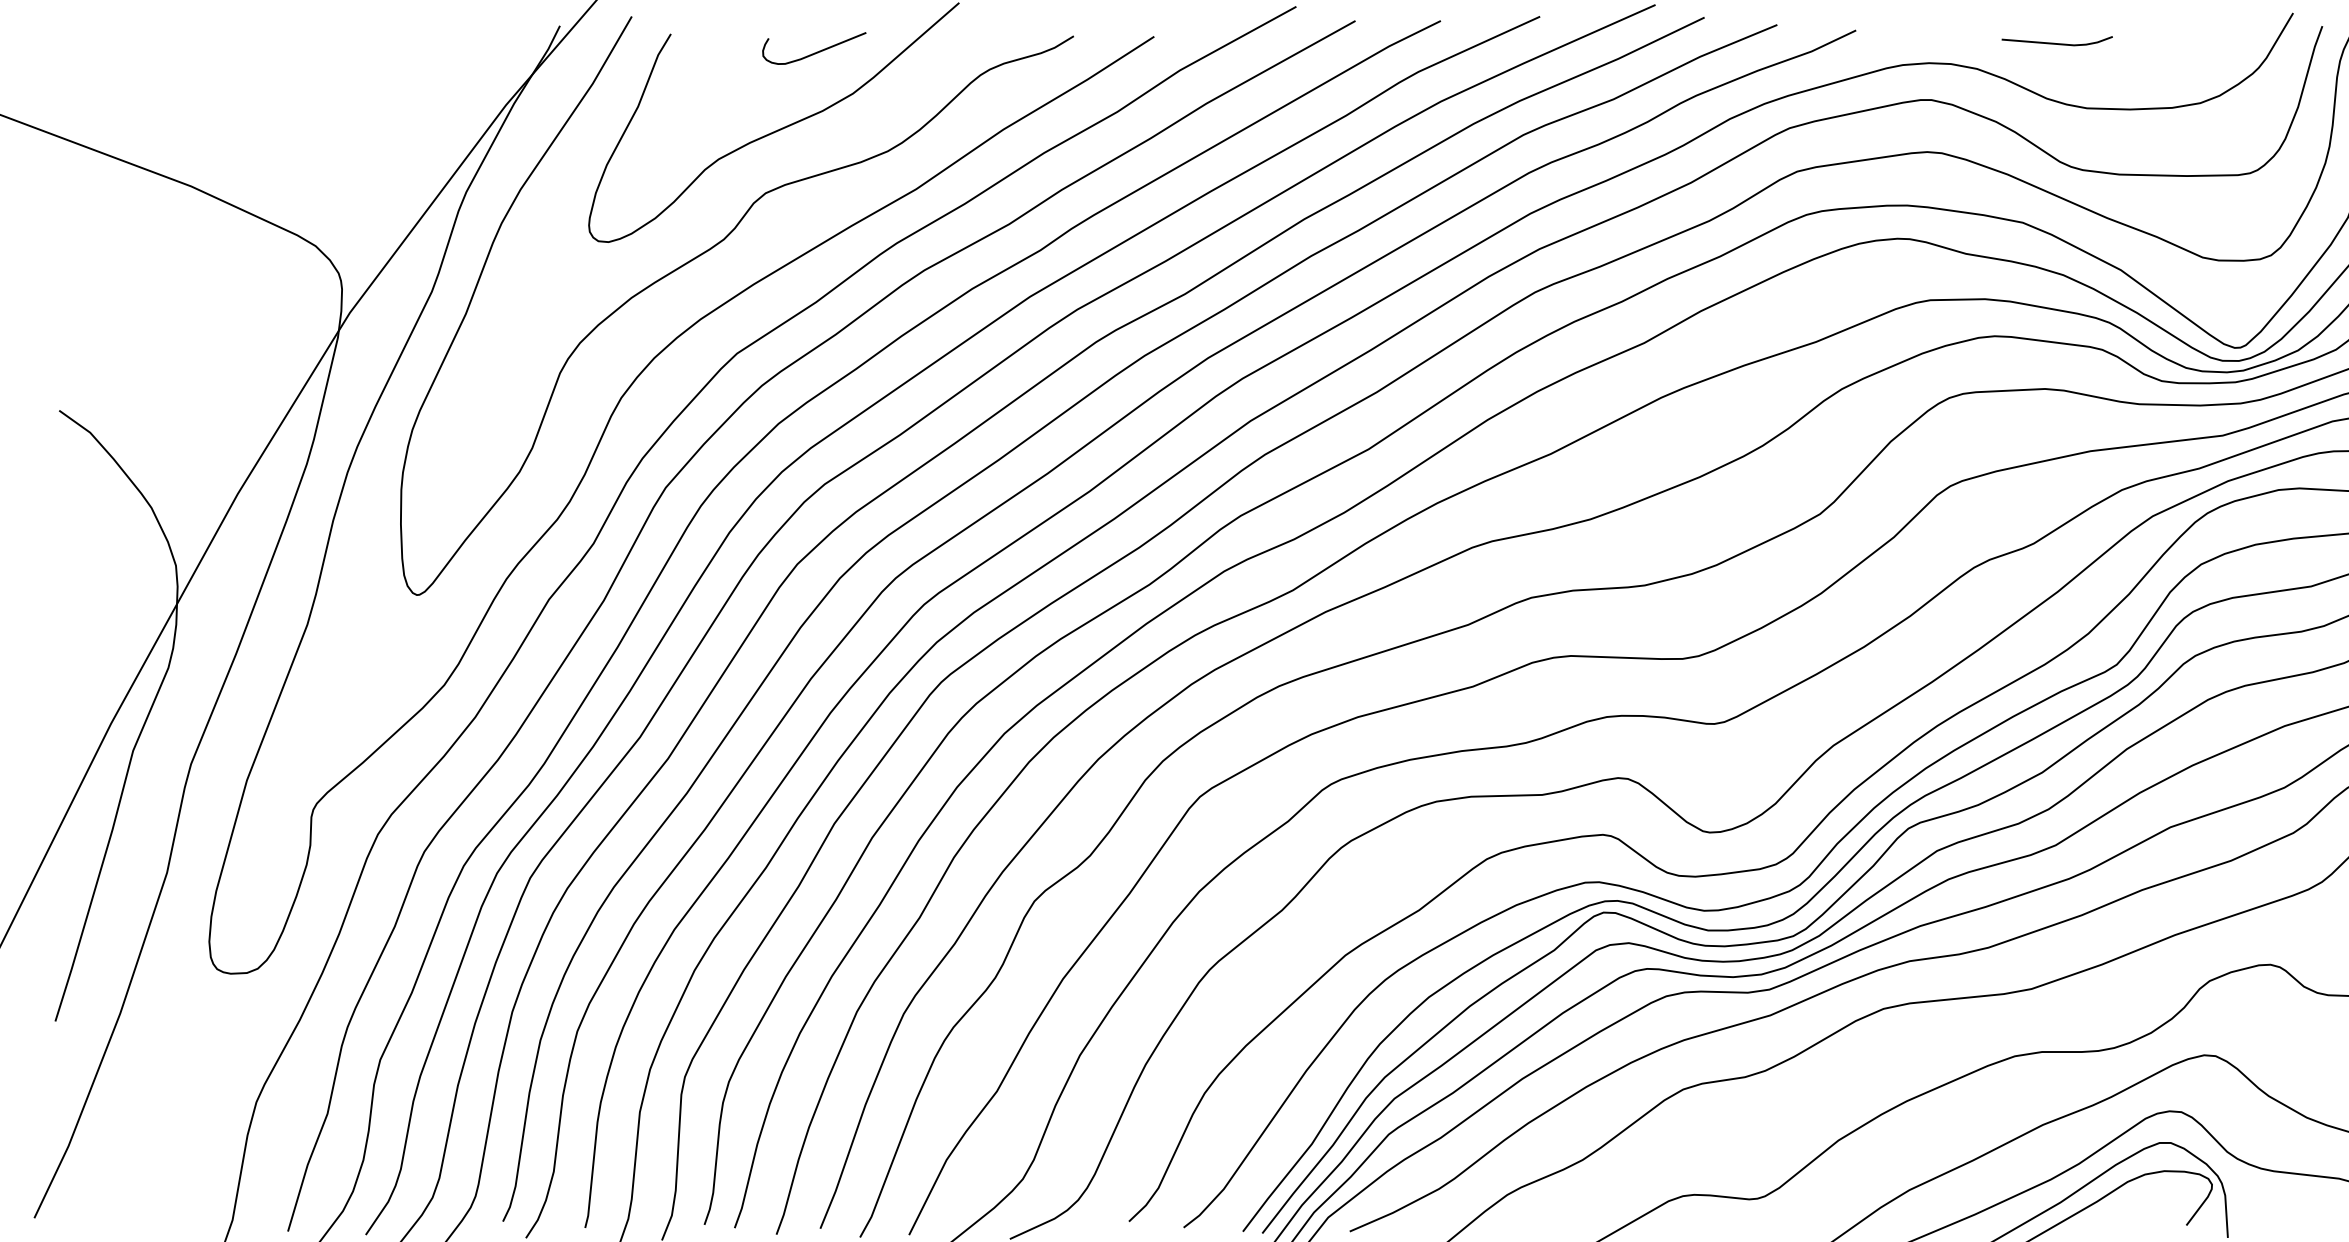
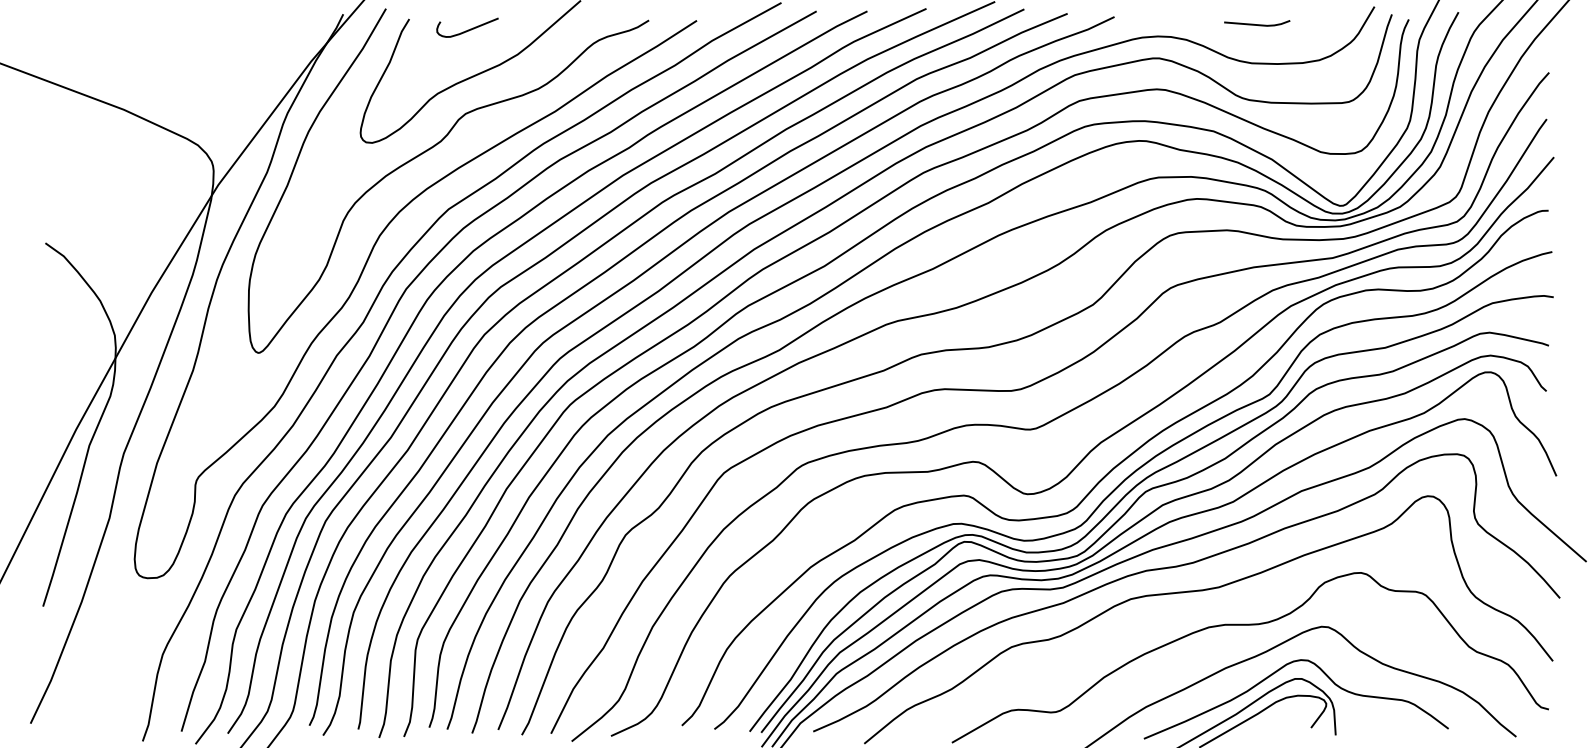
line: (2057, 43) -> (1257, 24), moved
curve: (815, 51) -> (468, 29), moved

